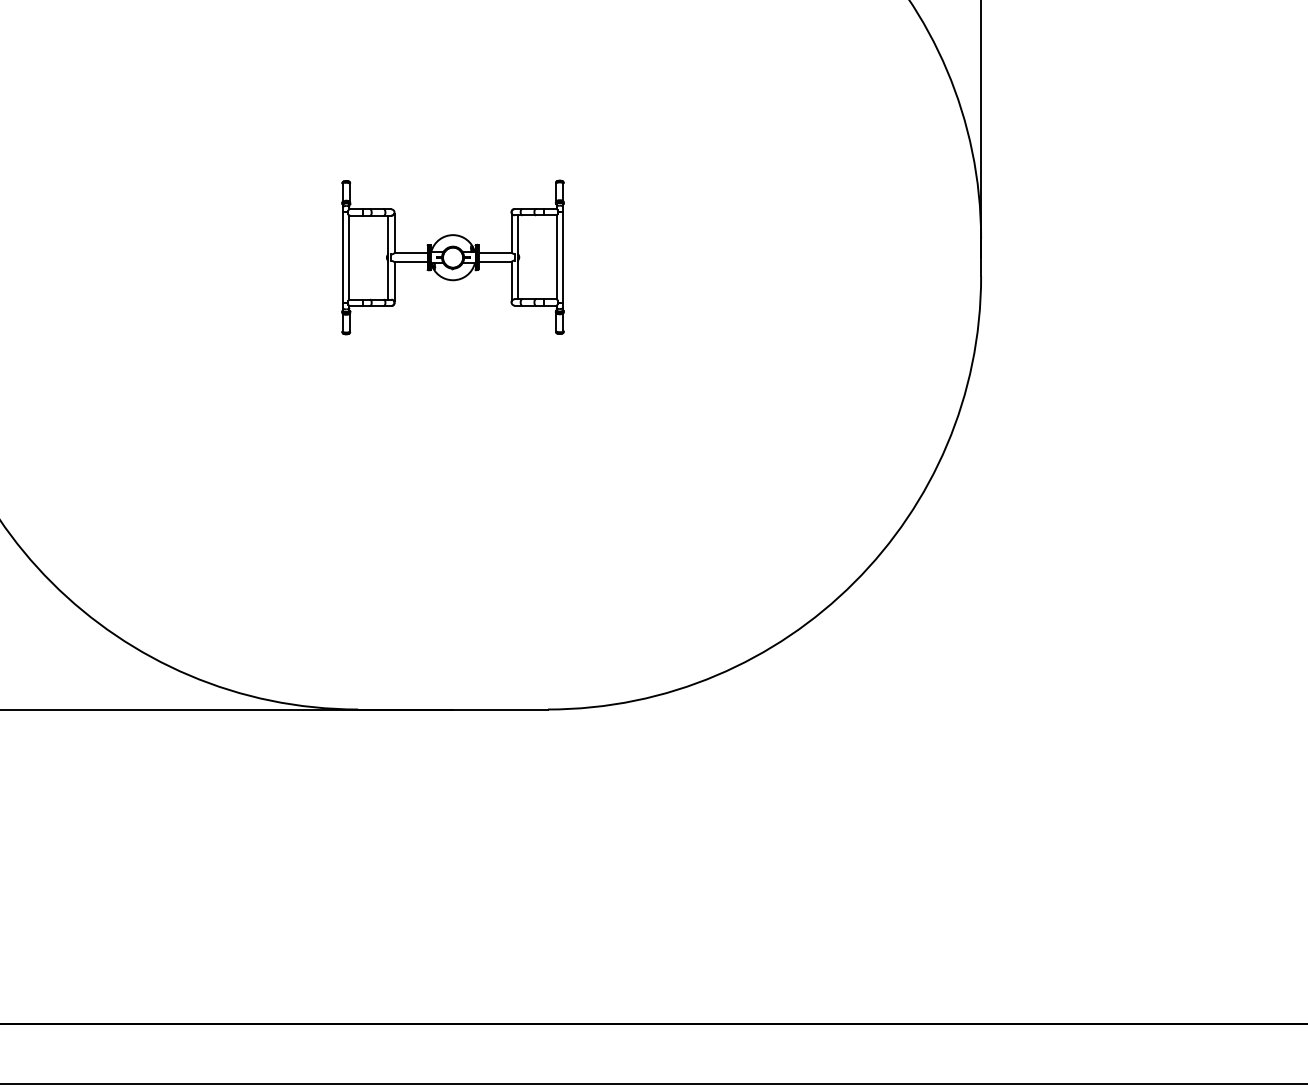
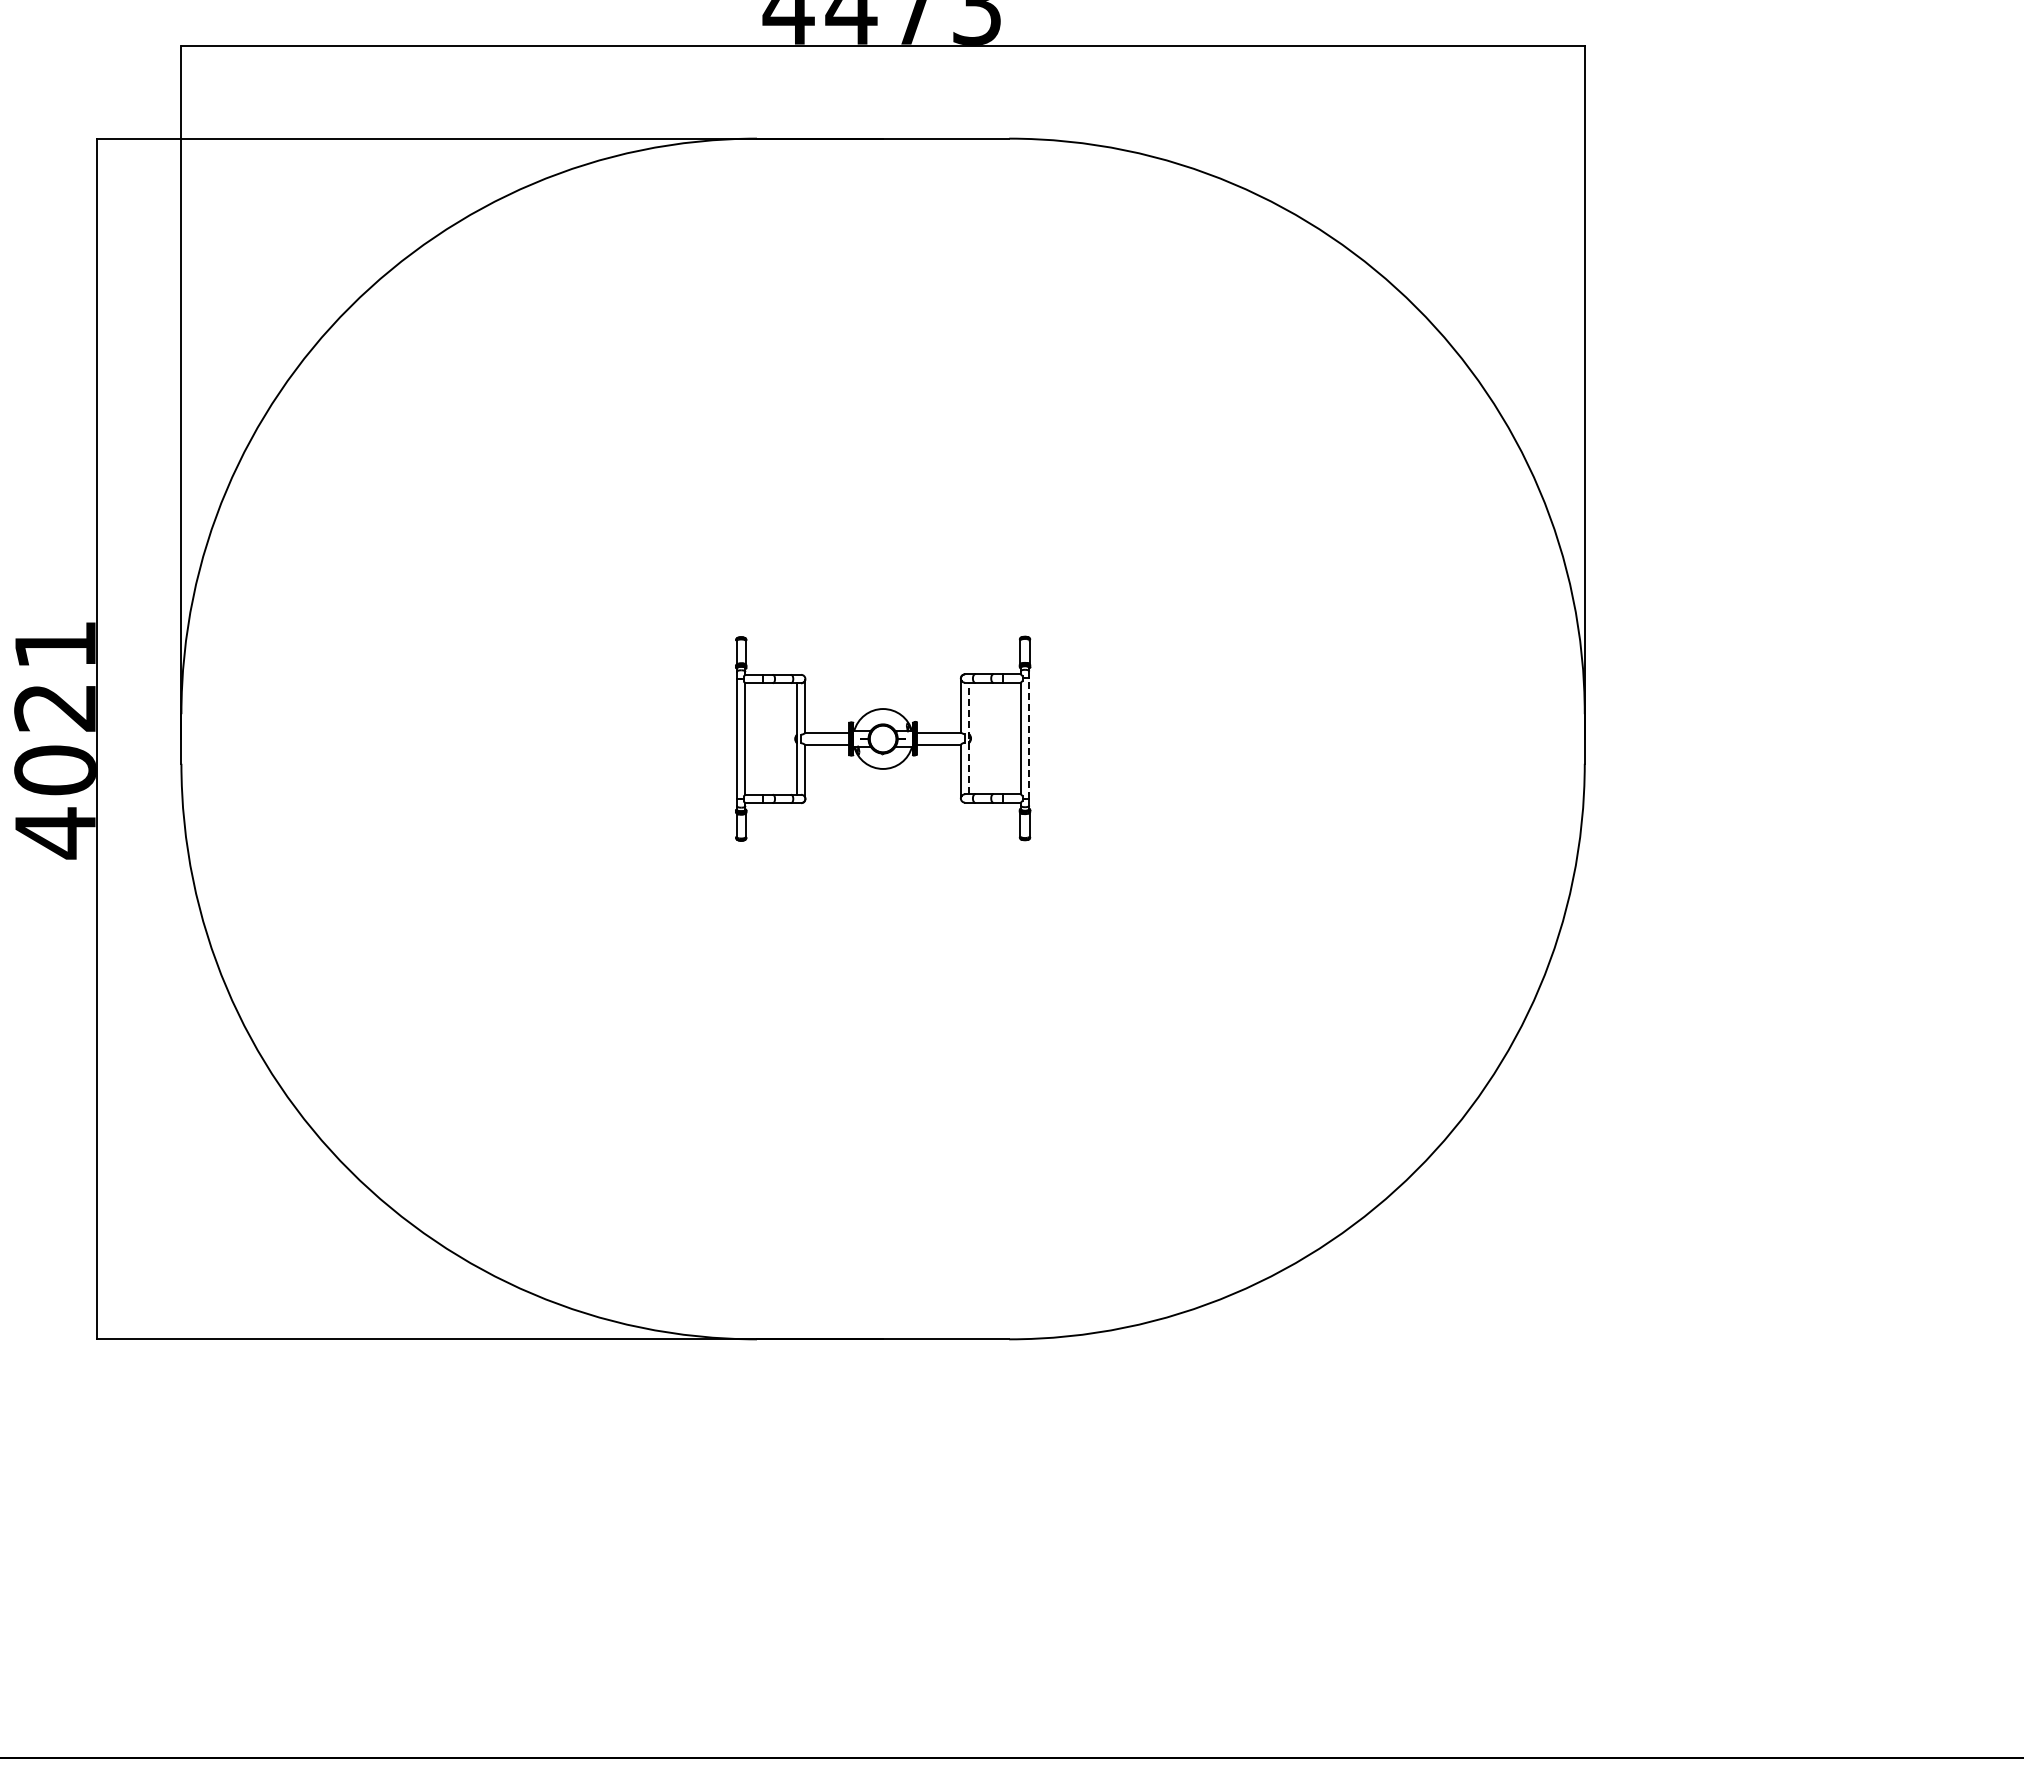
line: (518, 257) -> (969, 738), solid -> dashed
line: (563, 257) -> (1029, 738), solid -> dashed

